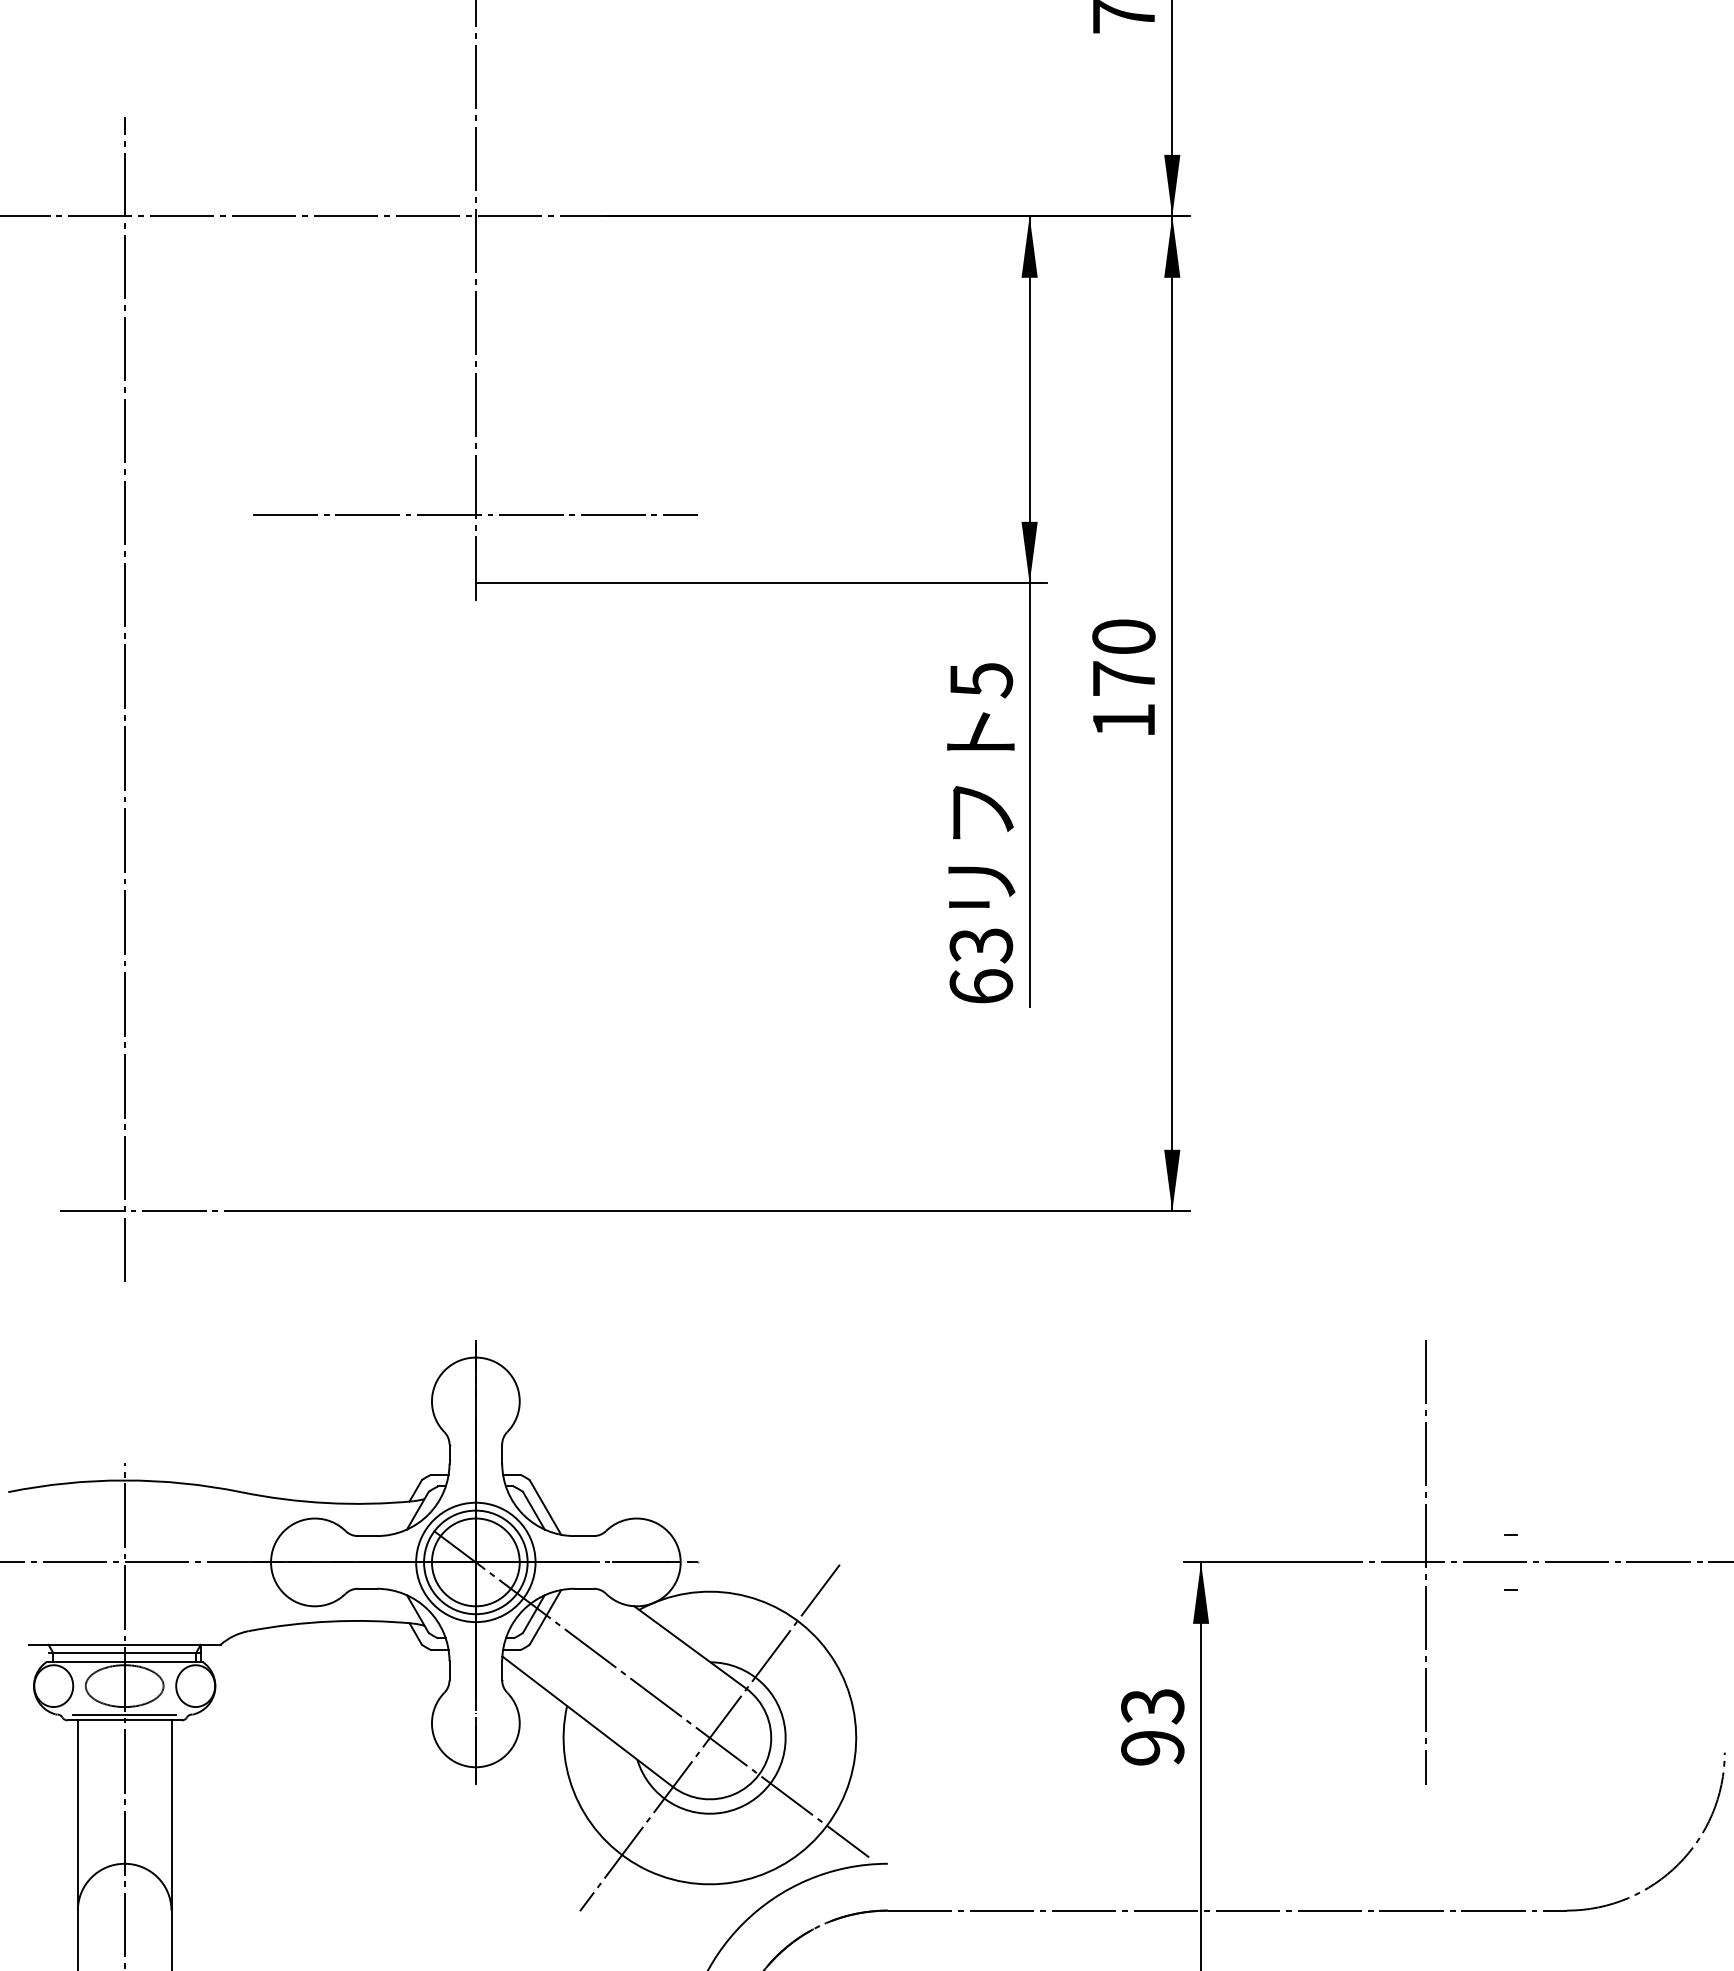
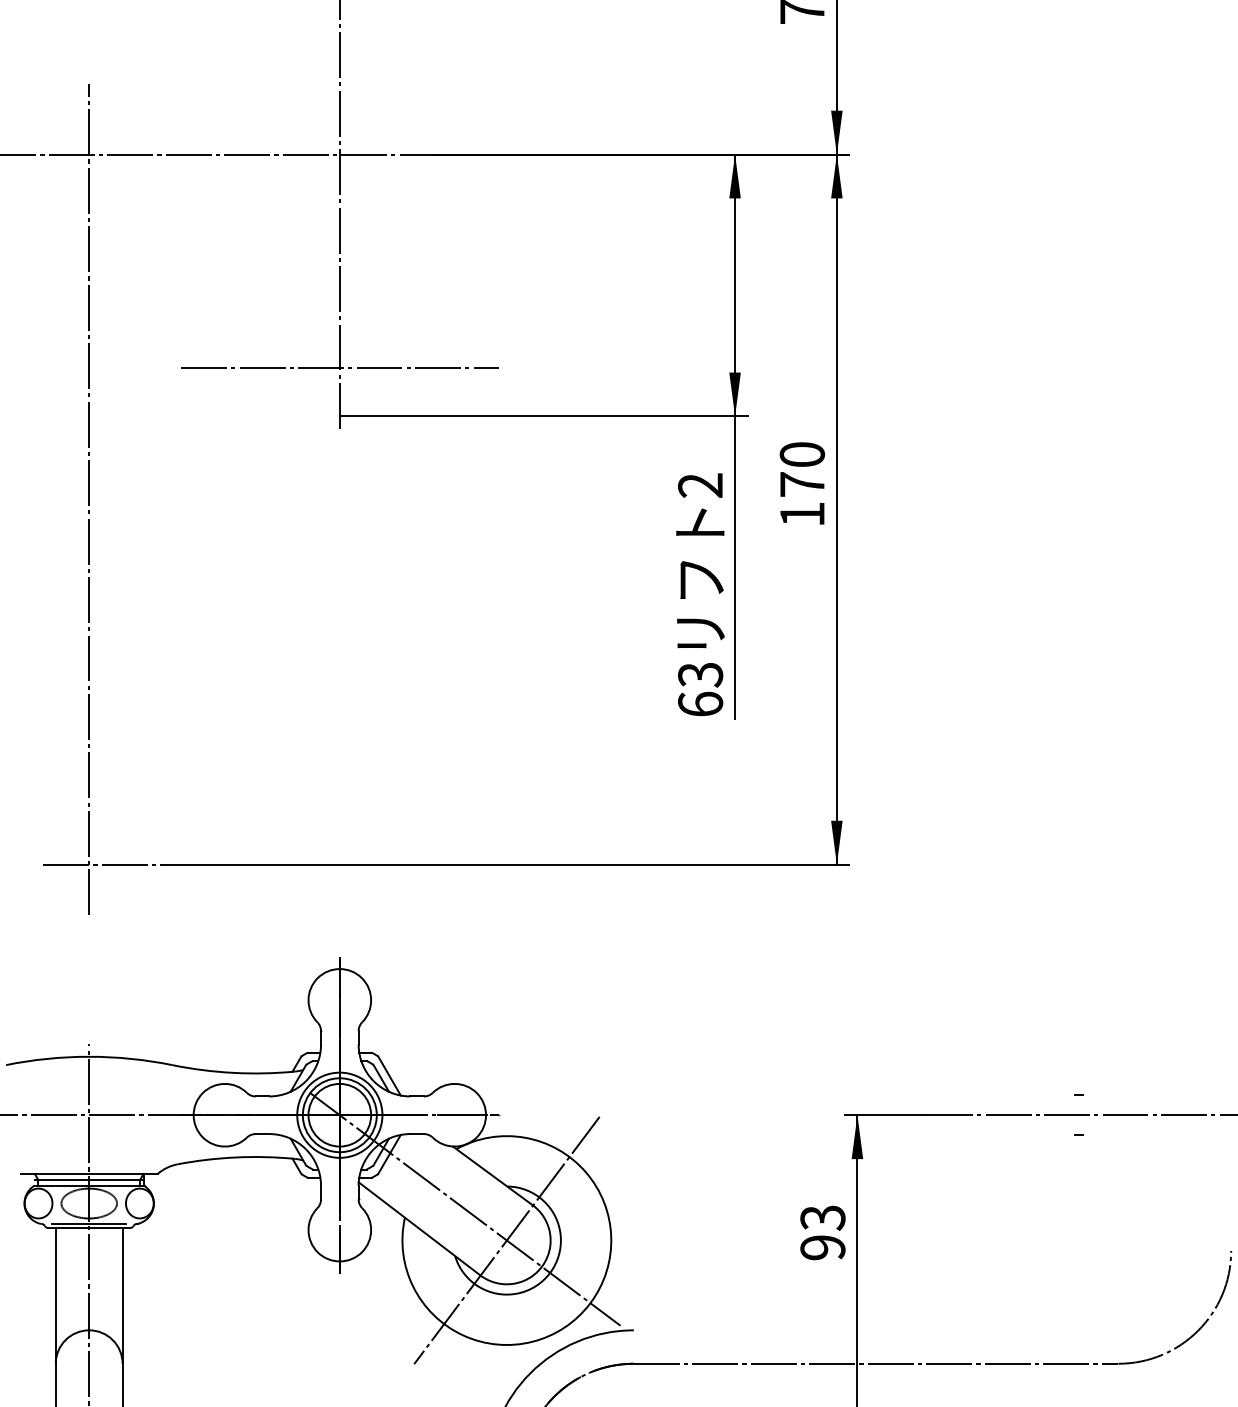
text: (981, 680) -> (700, 485), 5 -> 2
line: (1426, 1562) -> (1018, 1115), removed

